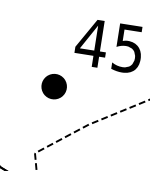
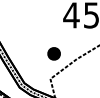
part: (53, 85) -> (53, 53), moved

